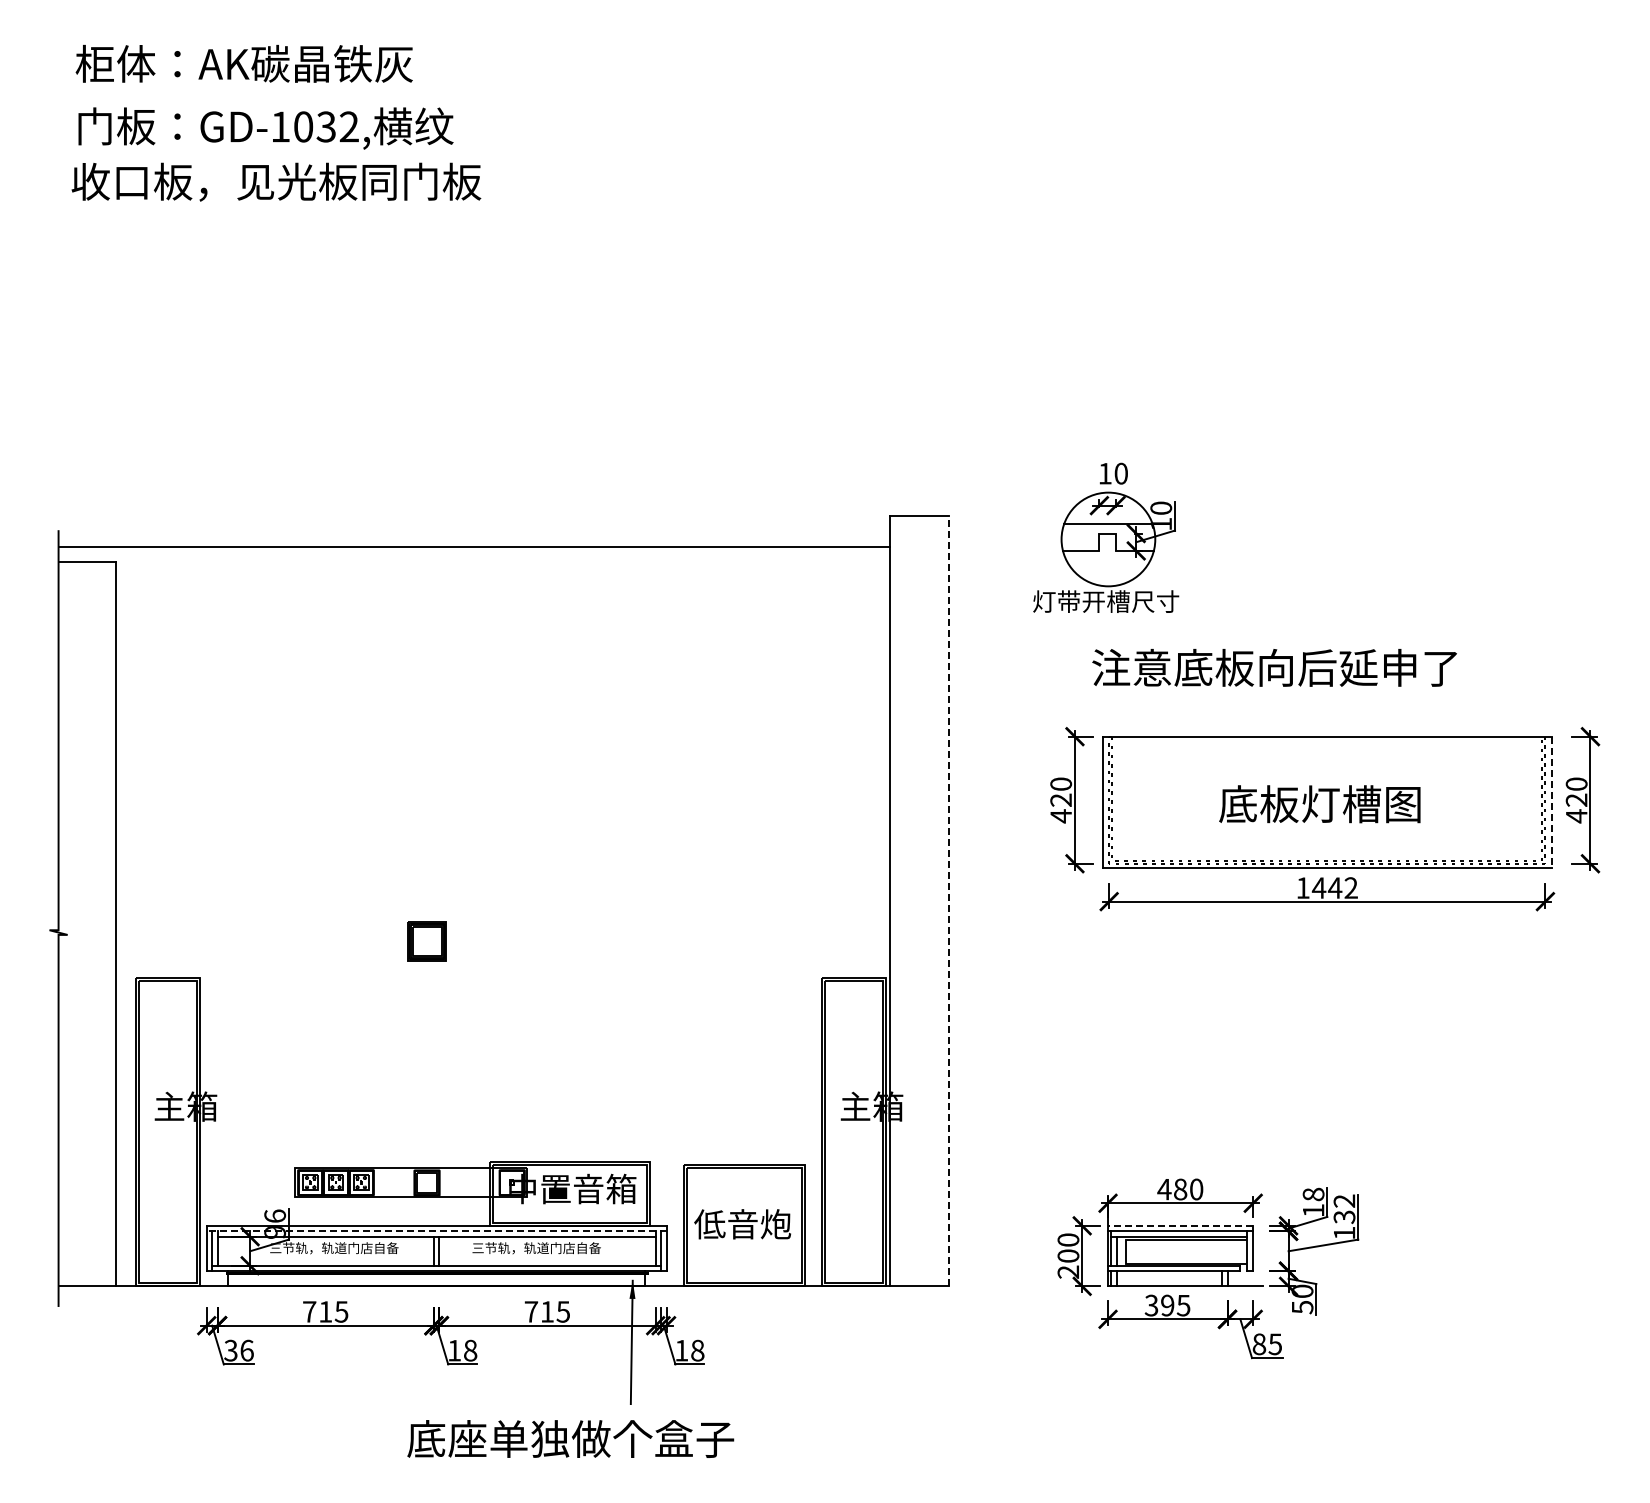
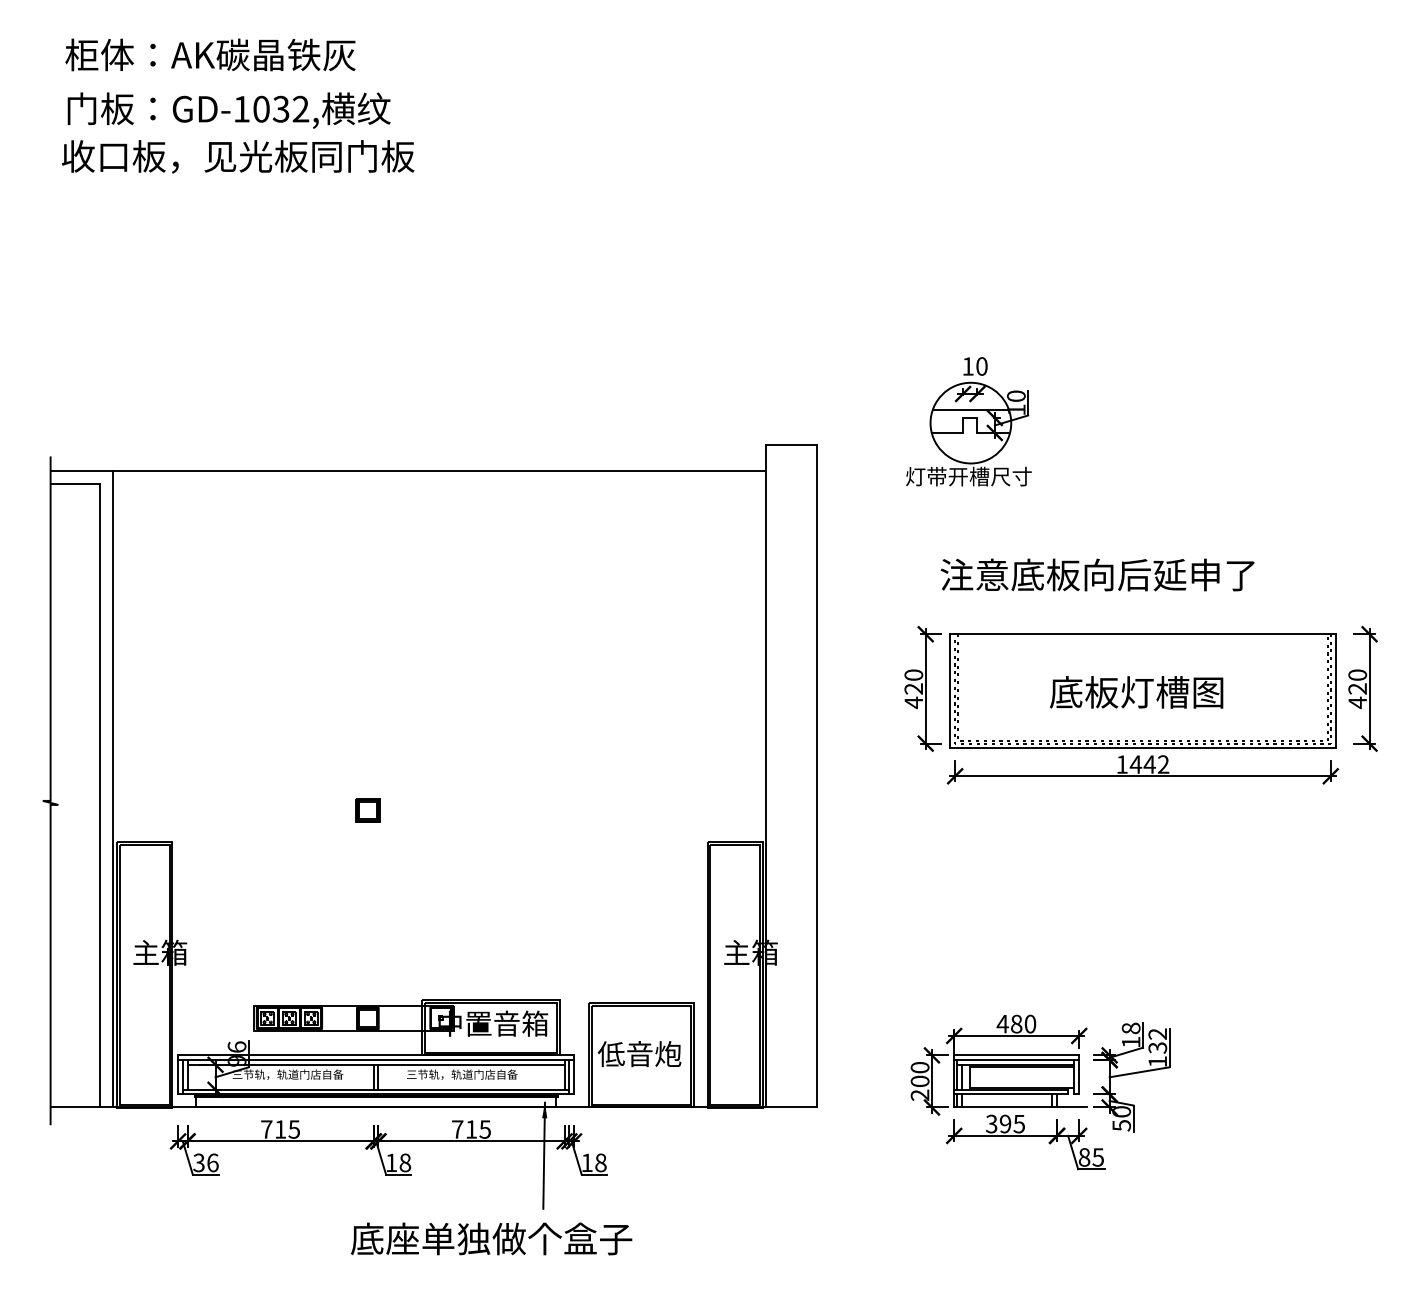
part: (1106, 537) -> (969, 421), moved
line: (1551, 802) -> (1336, 690), dashed -> solid
line: (948, 901) -> (816, 776), dashed -> solid
line: (131, 916) -> (113, 789), added
part: (426, 941) -> (367, 810), size x0.71
line: (1180, 1225) -> (1016, 1055), dashed -> solid
line: (436, 1231) -> (376, 1060), dashed -> solid

